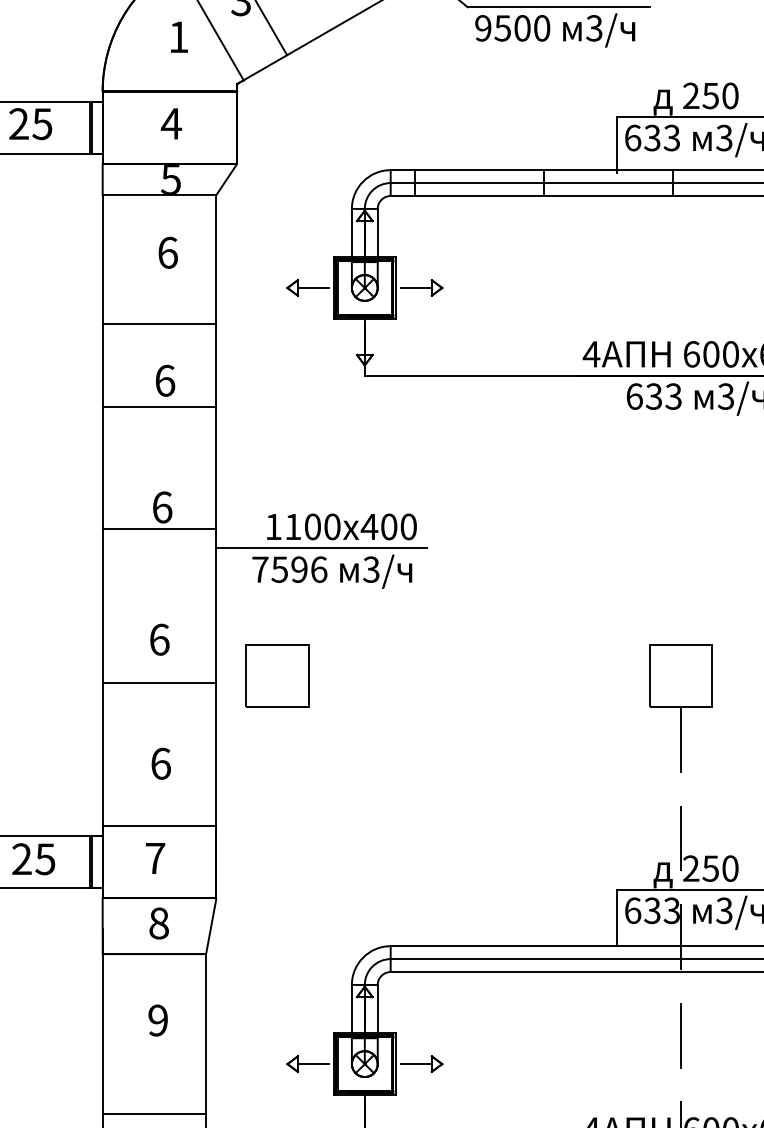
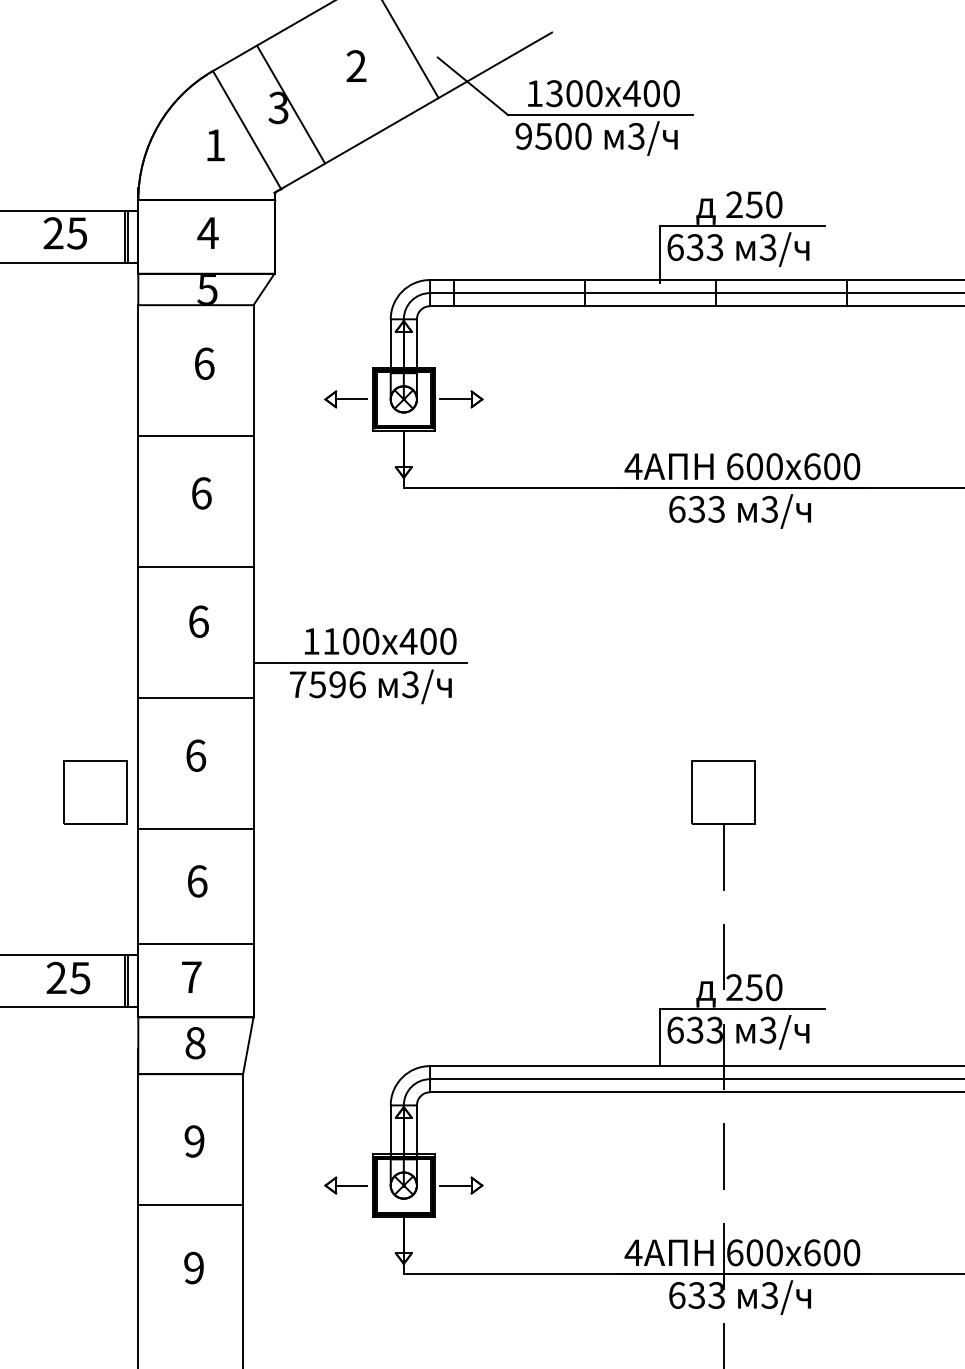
line: (159, 407) -> (195, 567), moved
line: (159, 528) -> (195, 698), moved
part: (277, 676) -> (95, 792), moved
line: (159, 682) -> (195, 829), moved
line: (154, 1114) -> (190, 1205), moved

